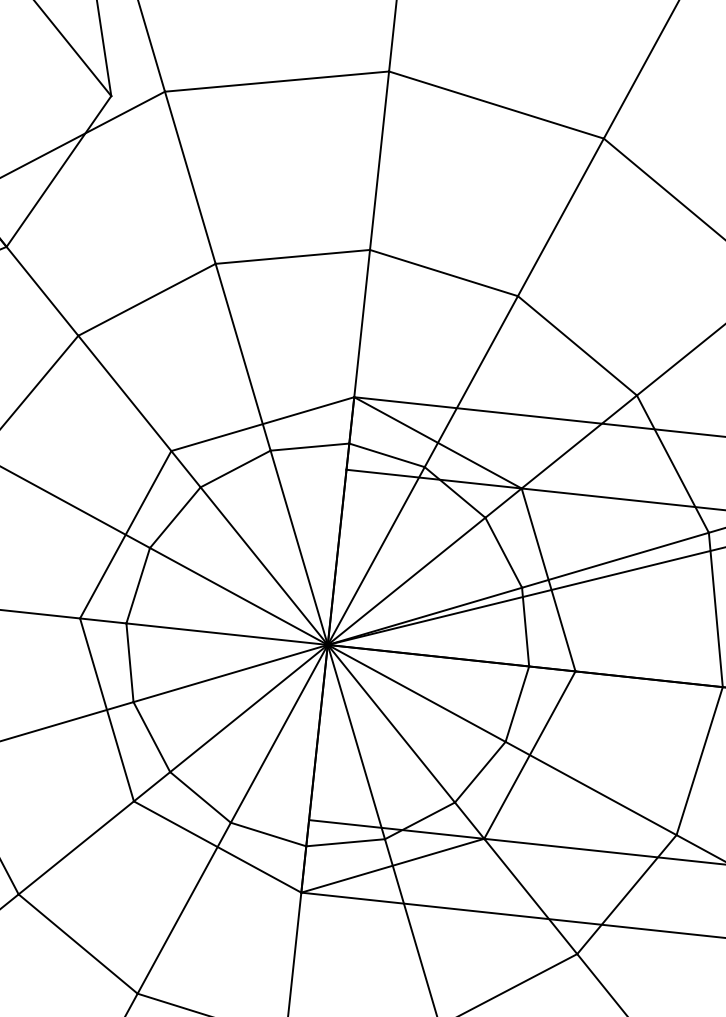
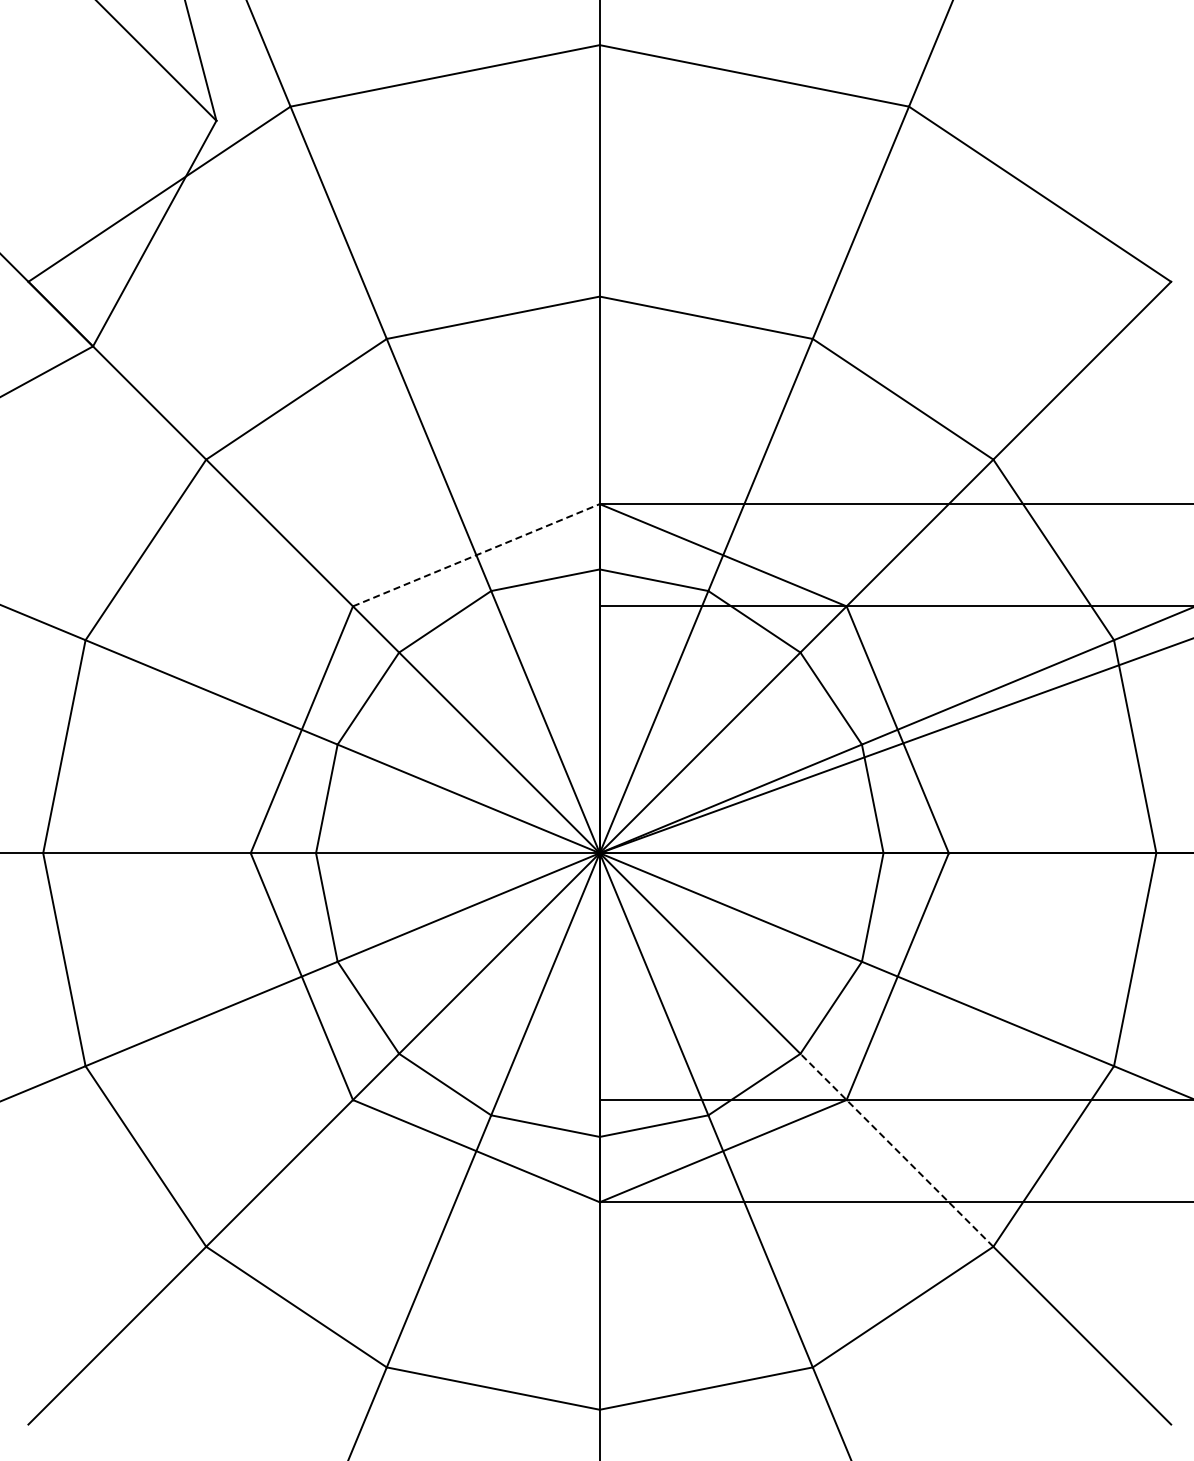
line: (262, 424) -> (476, 555), solid -> dashed
line: (515, 877) -> (896, 1149), solid -> dashed

